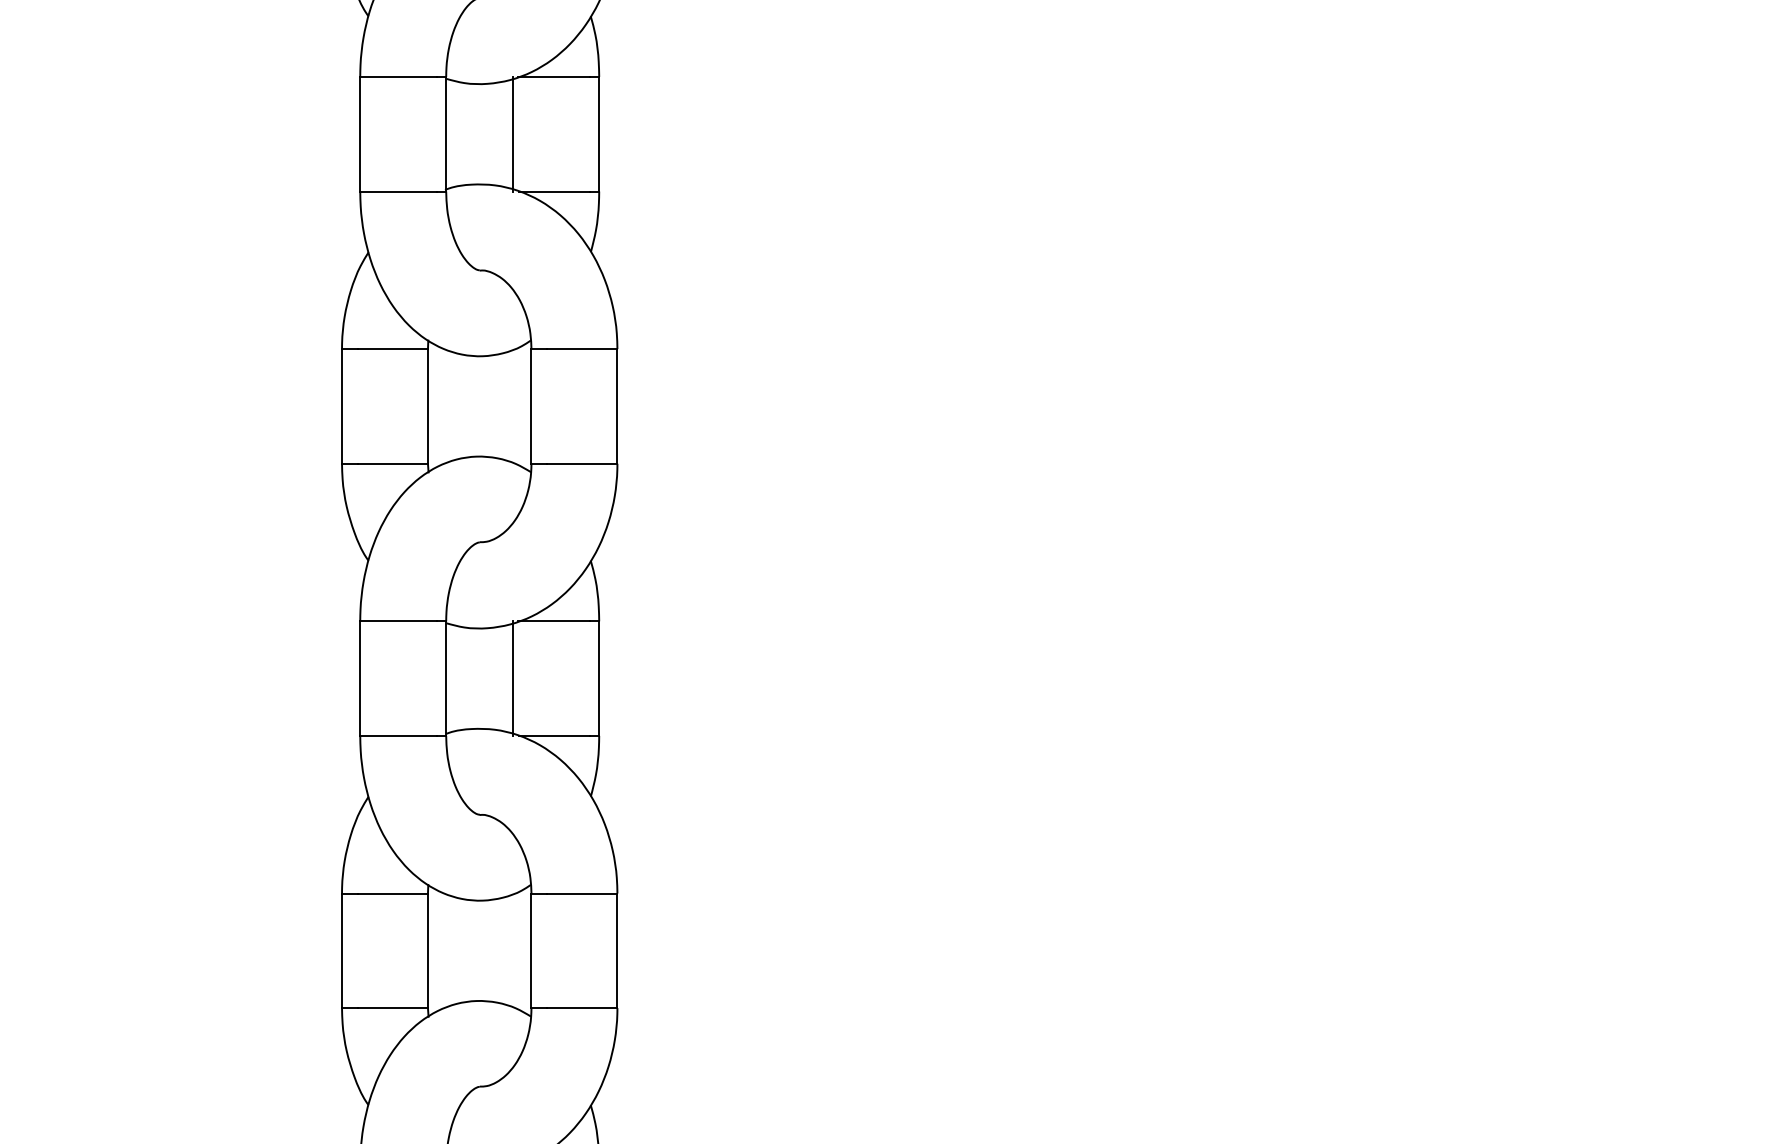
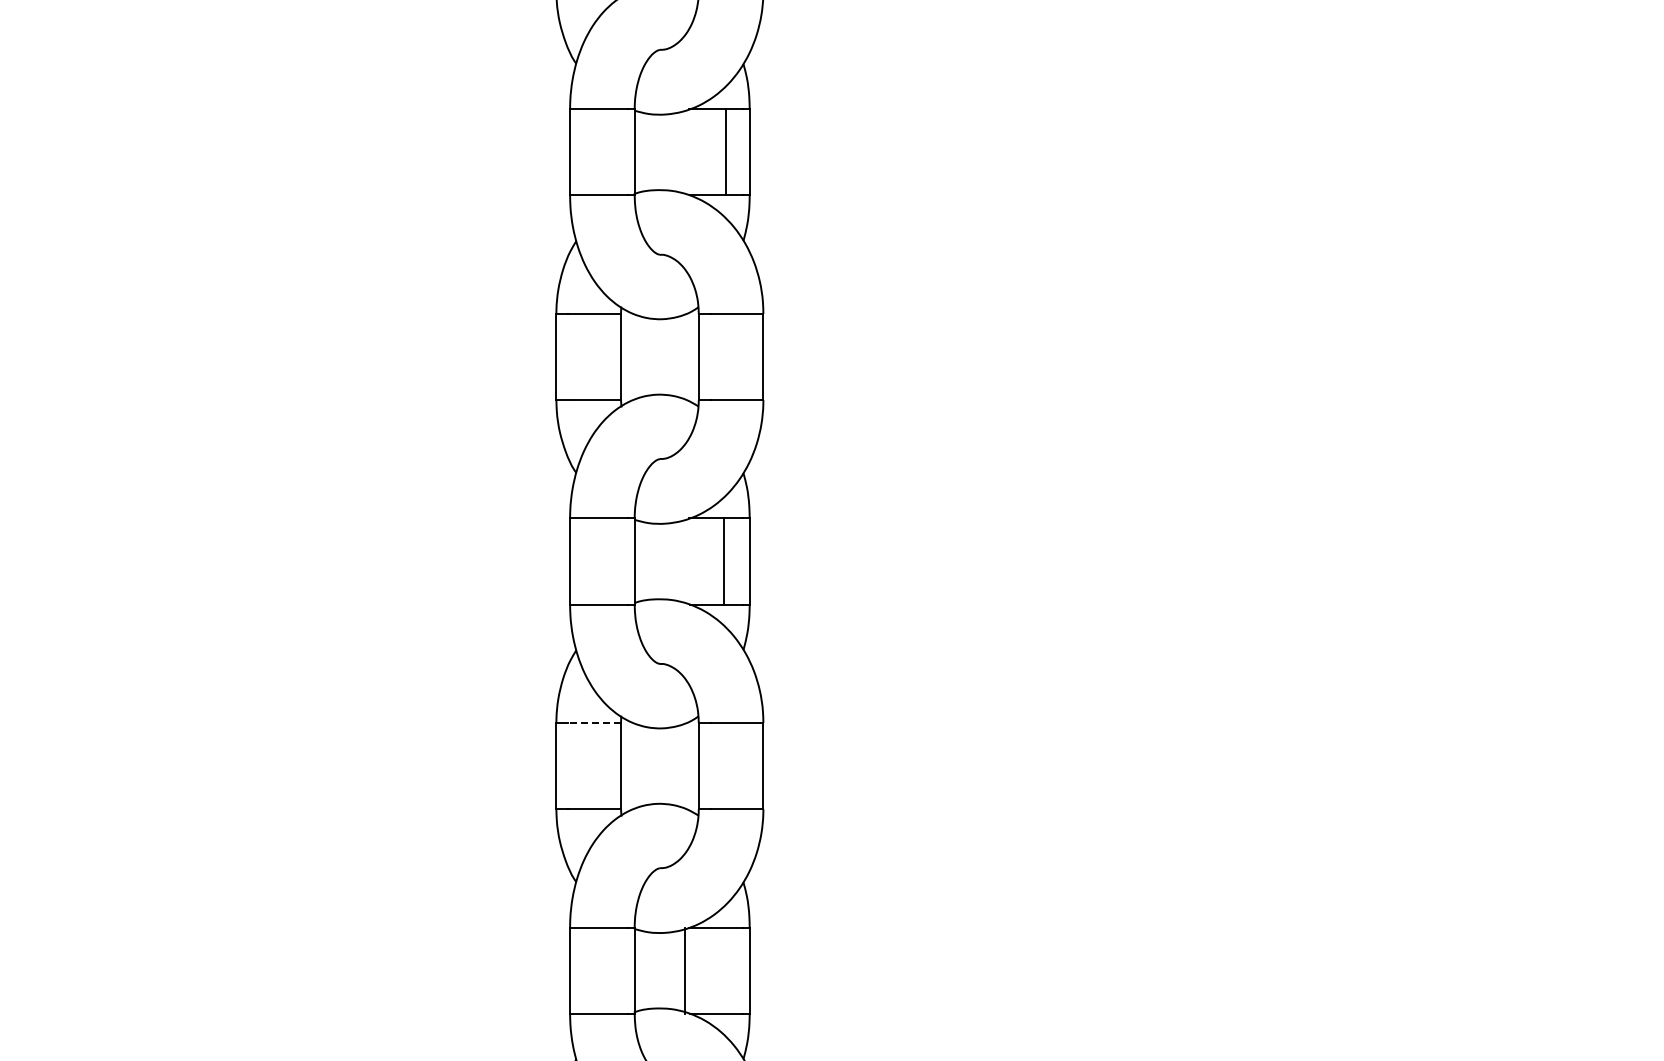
line: (513, 134) -> (726, 152), moved
line: (513, 678) -> (724, 561), moved
line: (392, 894) -> (594, 723), solid -> dashed

